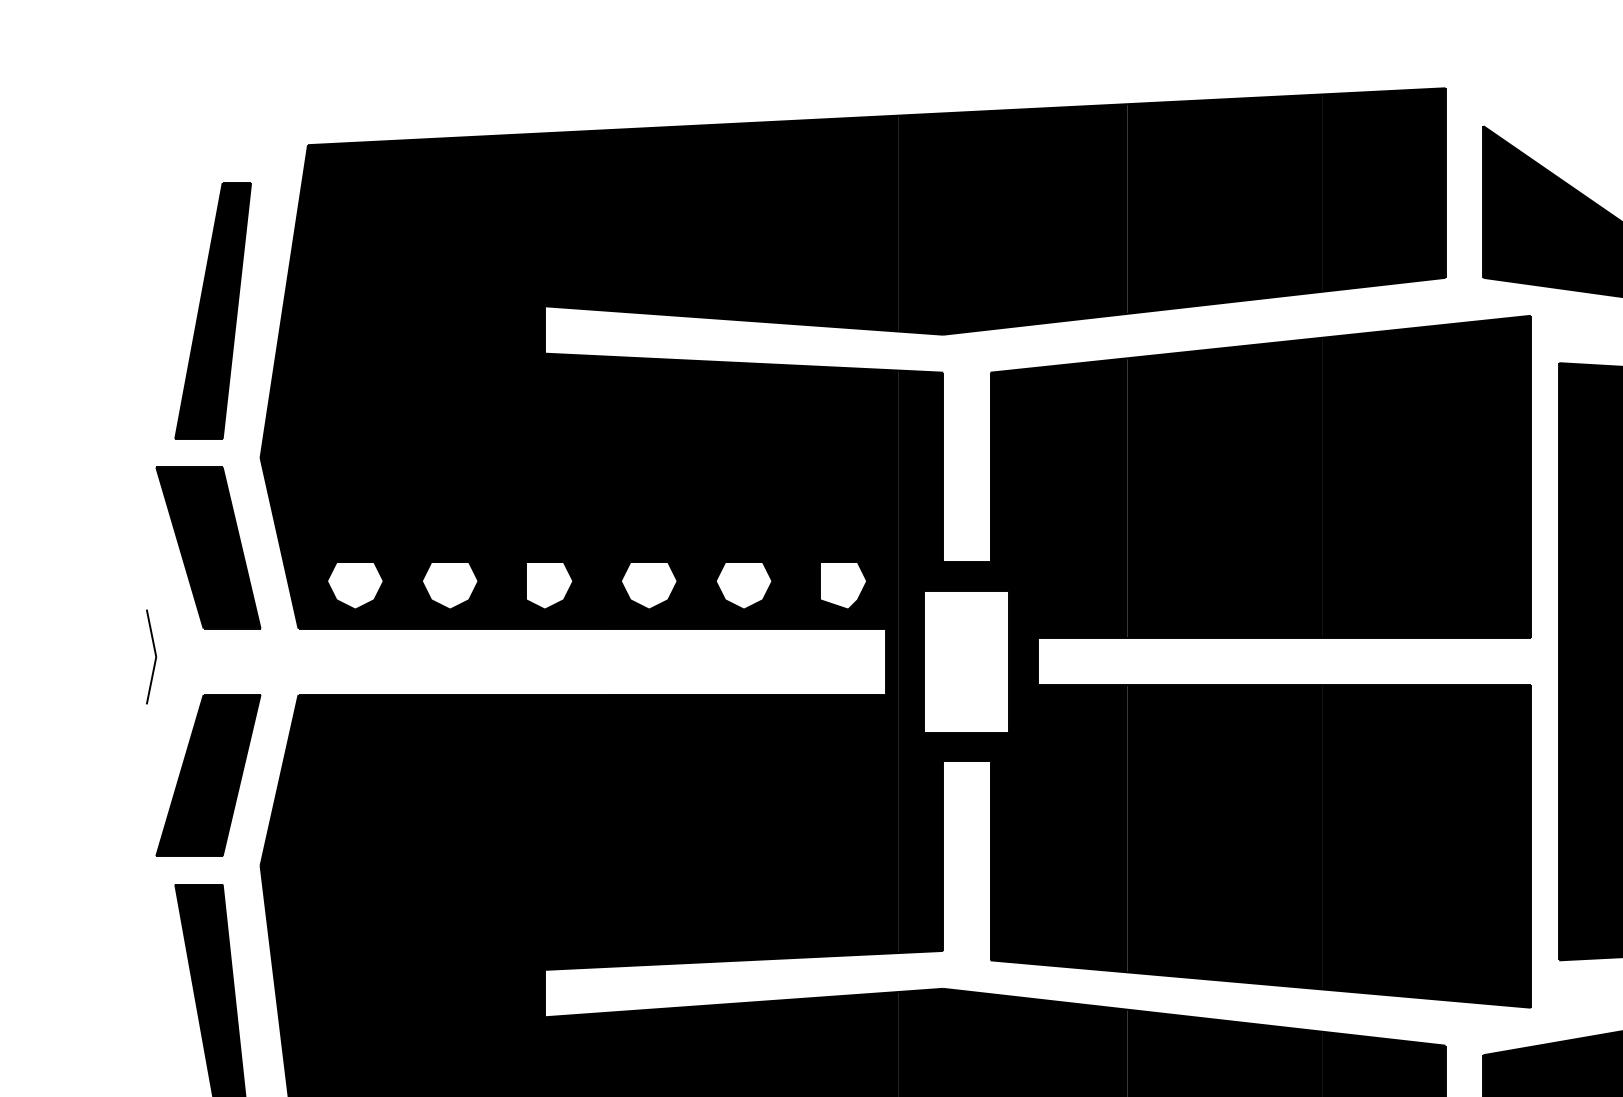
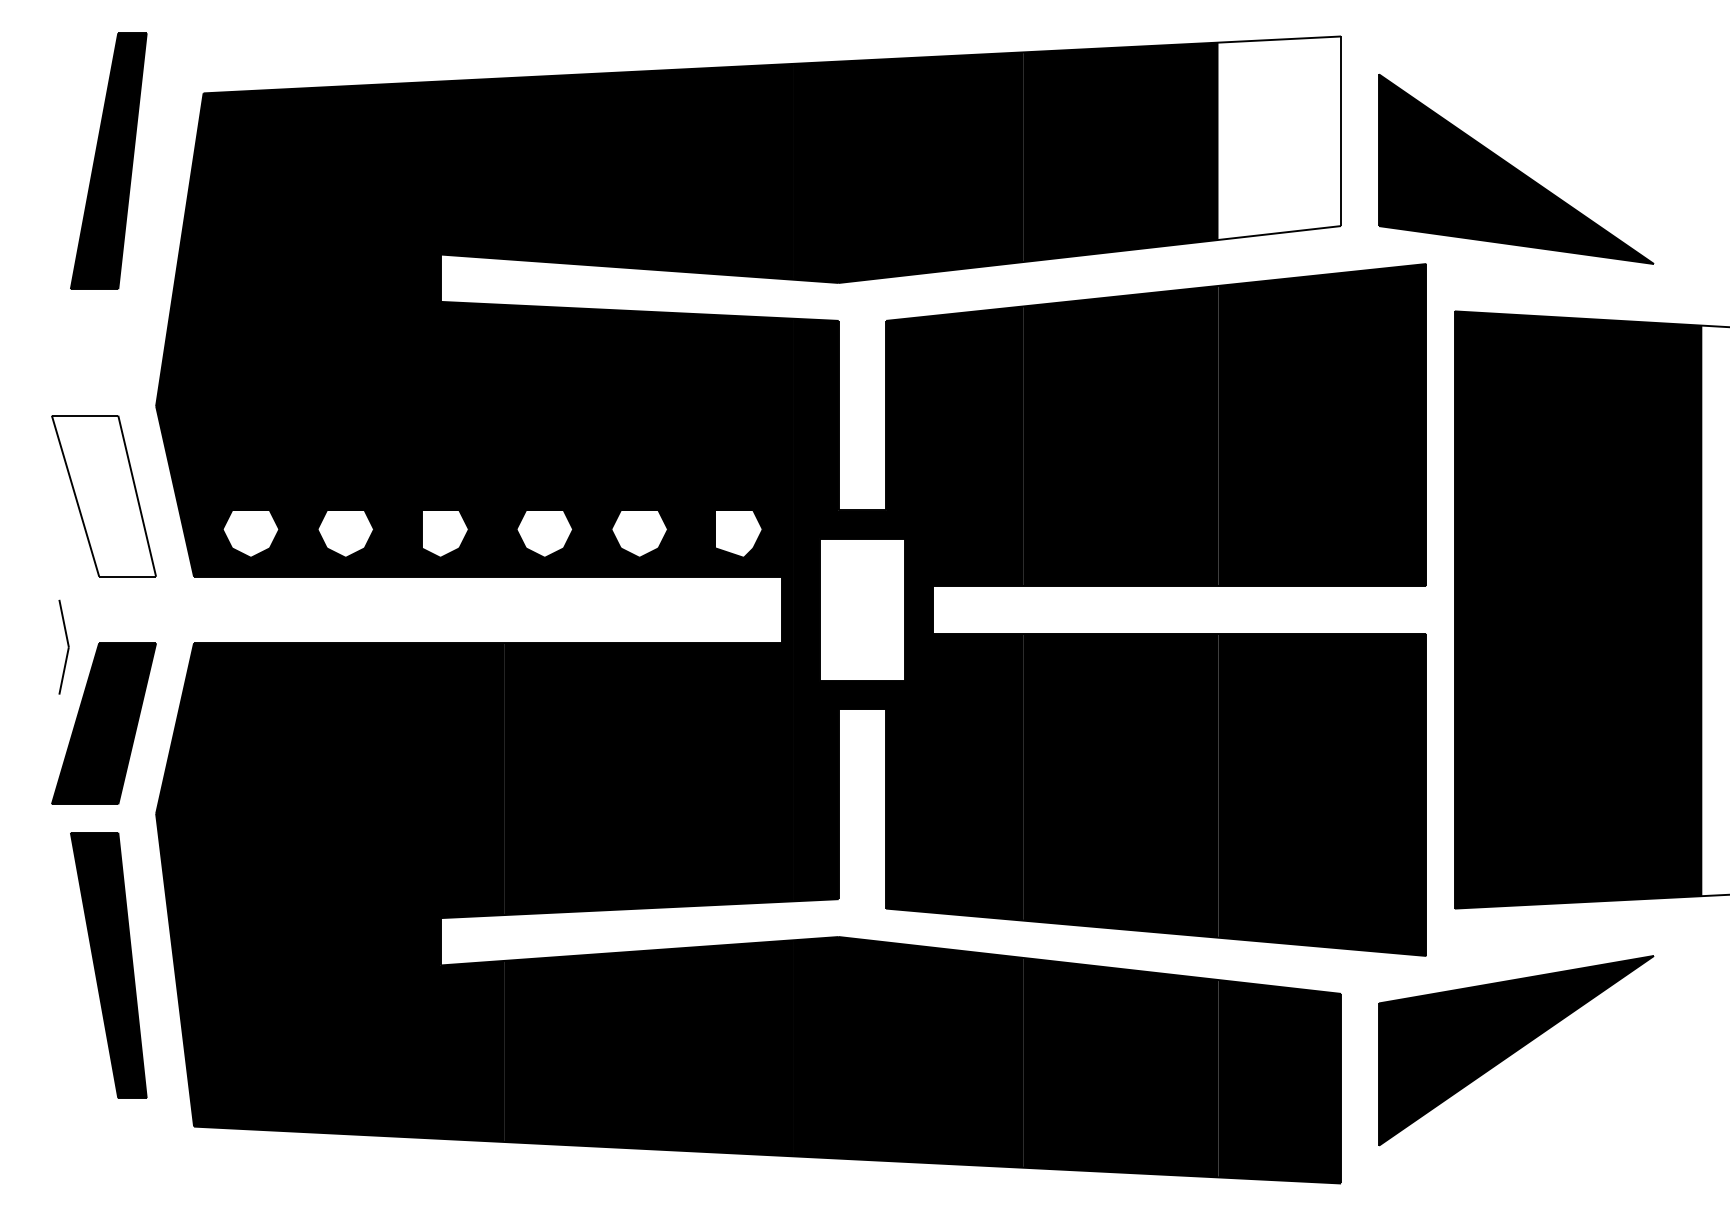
fill: (1383, 190) -> (1279, 138), removed
part: (212, 310) -> (108, 160), moved
fill: (207, 547) -> (103, 495), removed
part: (150, 656) -> (63, 646), moved

